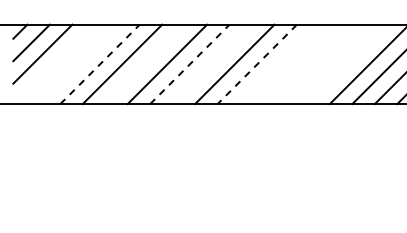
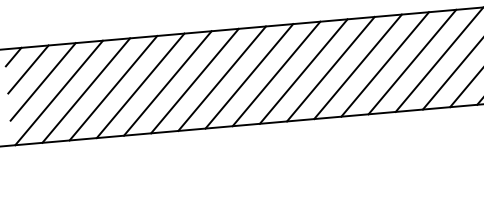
line: (54, 64) -> (58, 93), added
line: (77, 64) -> (86, 90), added
line: (100, 64) -> (114, 88), dashed -> solid
line: (144, 64) -> (167, 83), added
line: (190, 64) -> (222, 78), dashed -> solid
line: (212, 64) -> (249, 76), added
line: (256, 64) -> (302, 71), dashed -> solid
line: (279, 64) -> (330, 69), added
line: (301, 64) -> (357, 66), added
line: (324, 64) -> (385, 64), added
line: (346, 64) -> (411, 62), added

